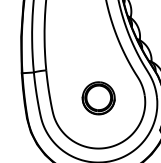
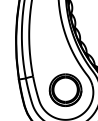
part: (98, 97) -> (65, 89), size x1.67

